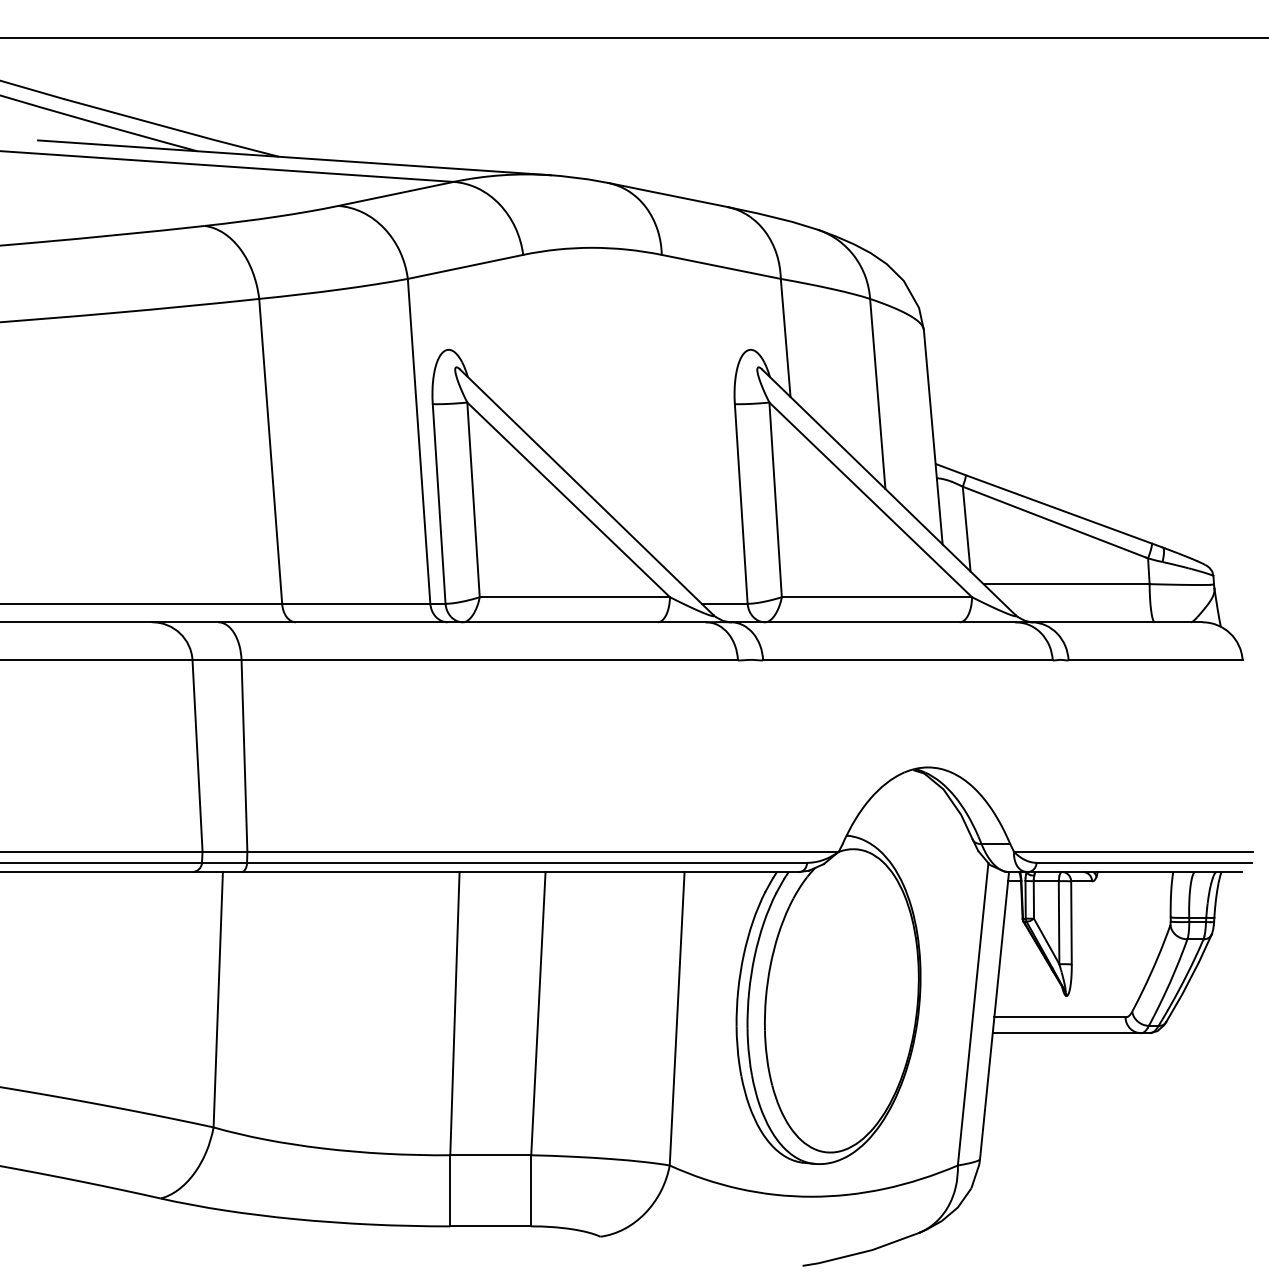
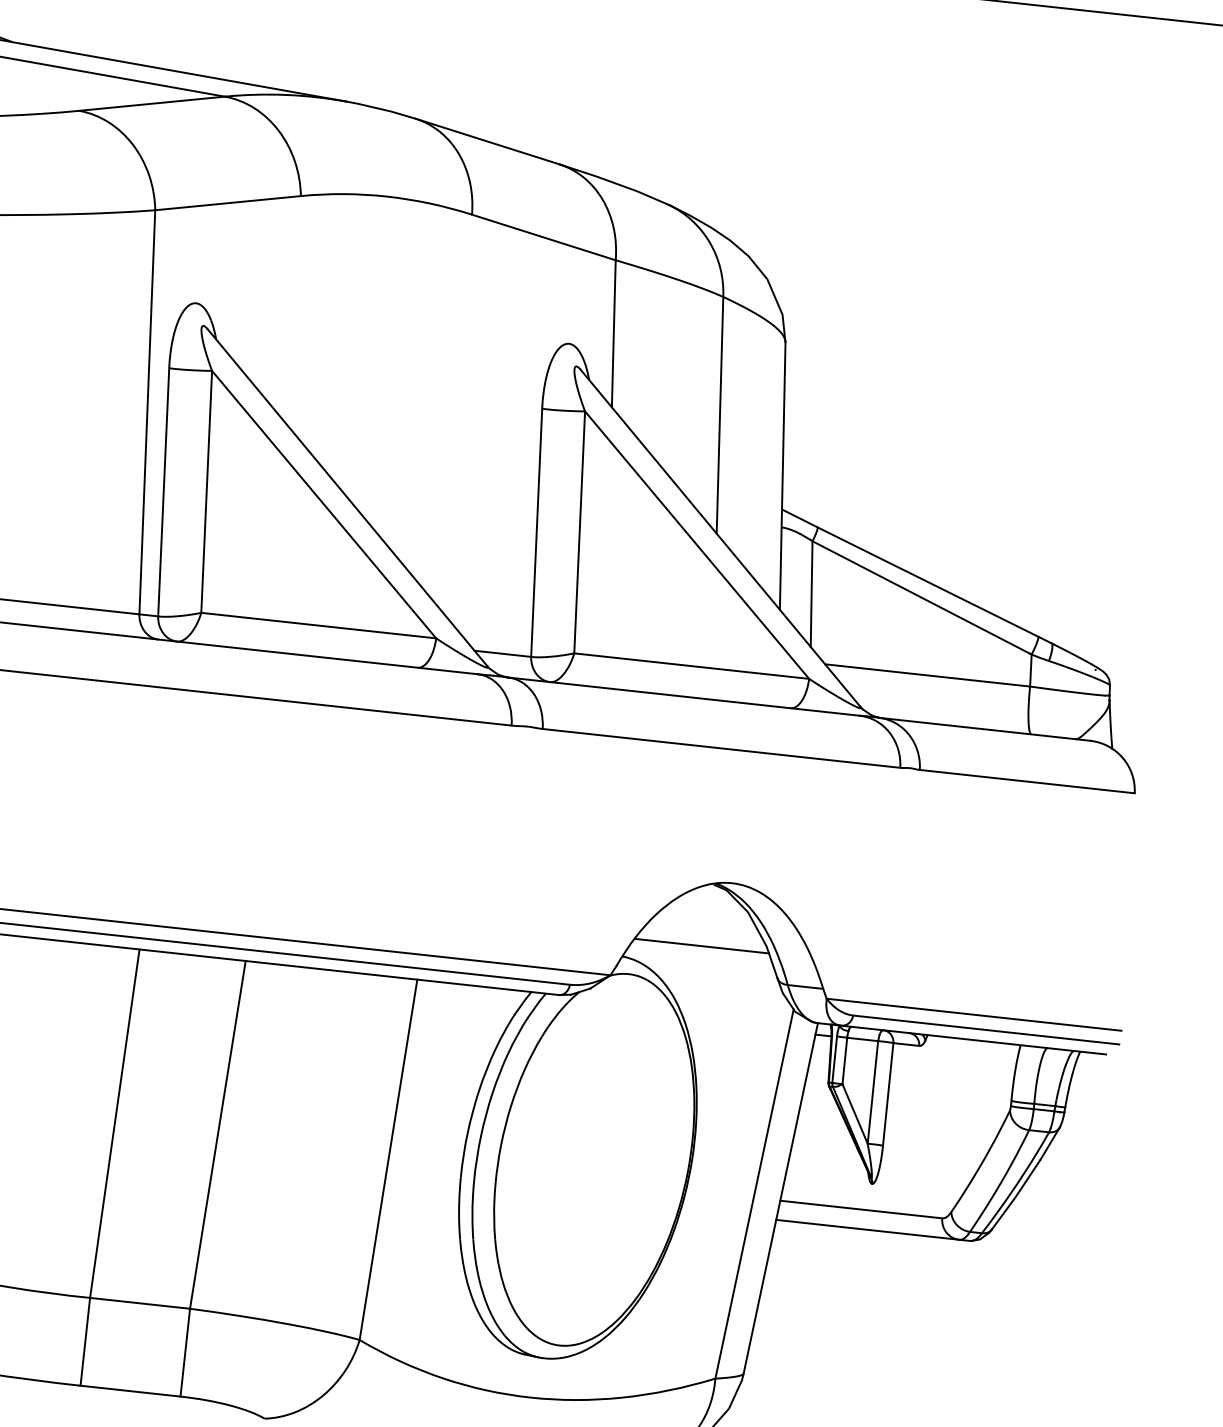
line: (909, 820) -> (701, 946), added

